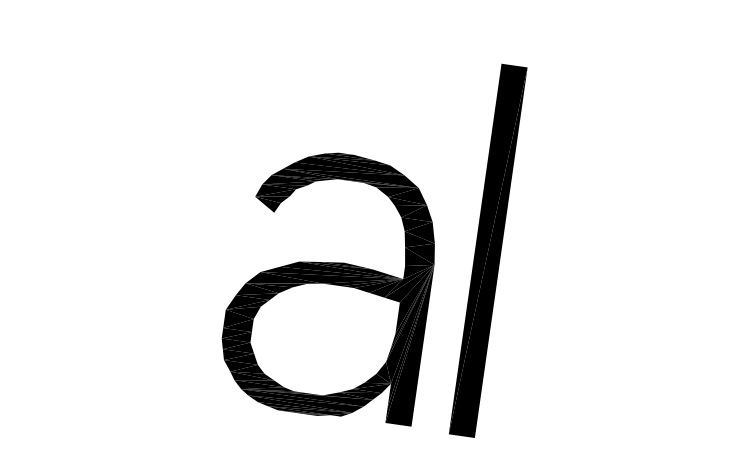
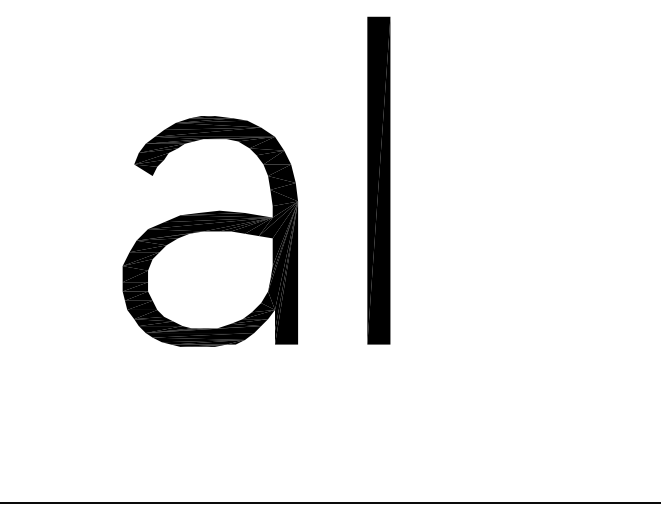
part: (329, 284) -> (209, 231), moved

